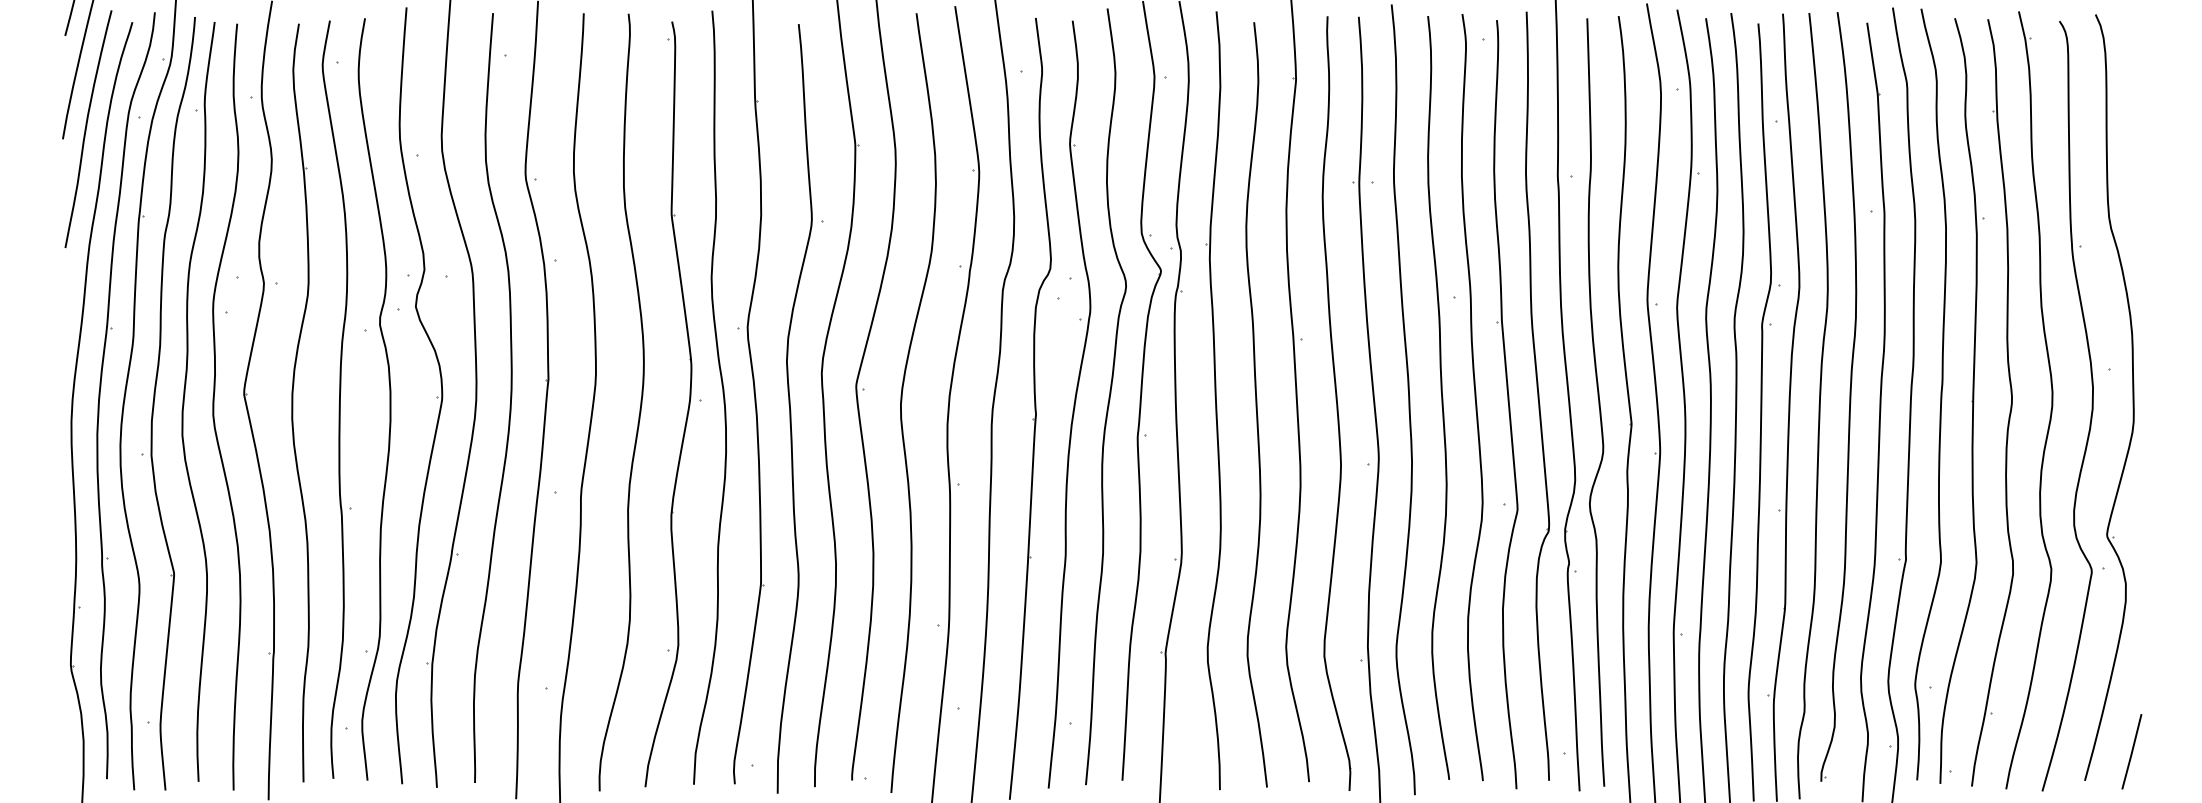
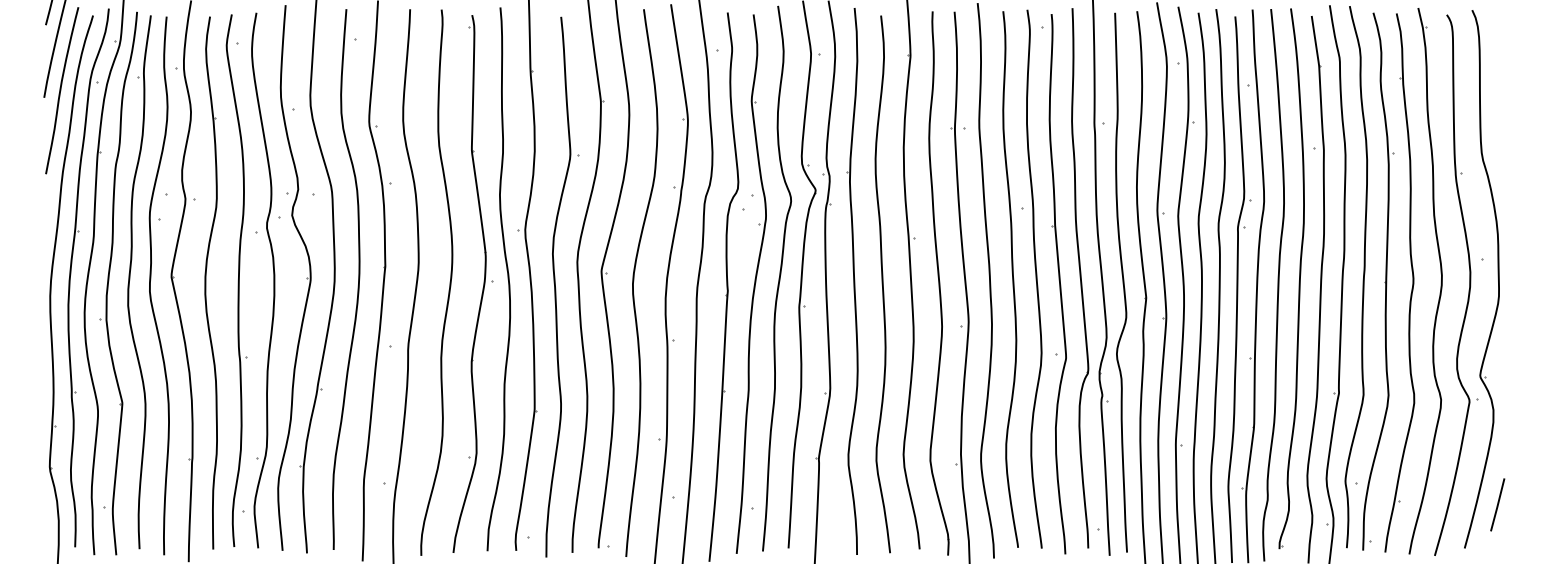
line: (2131, 751) -> (1497, 504), moved

